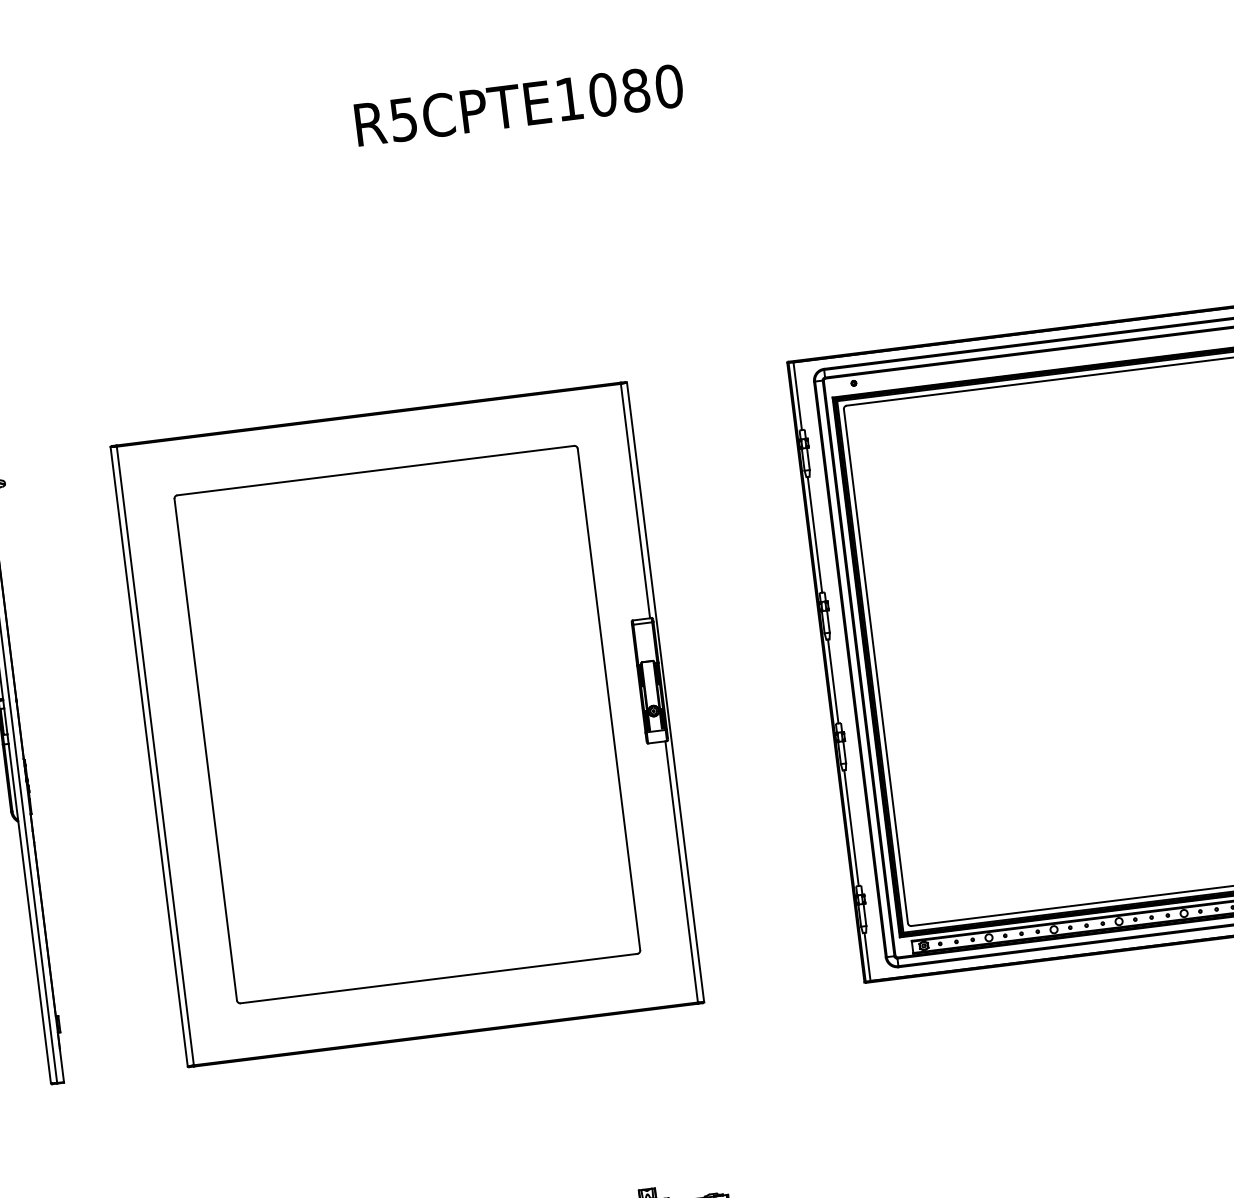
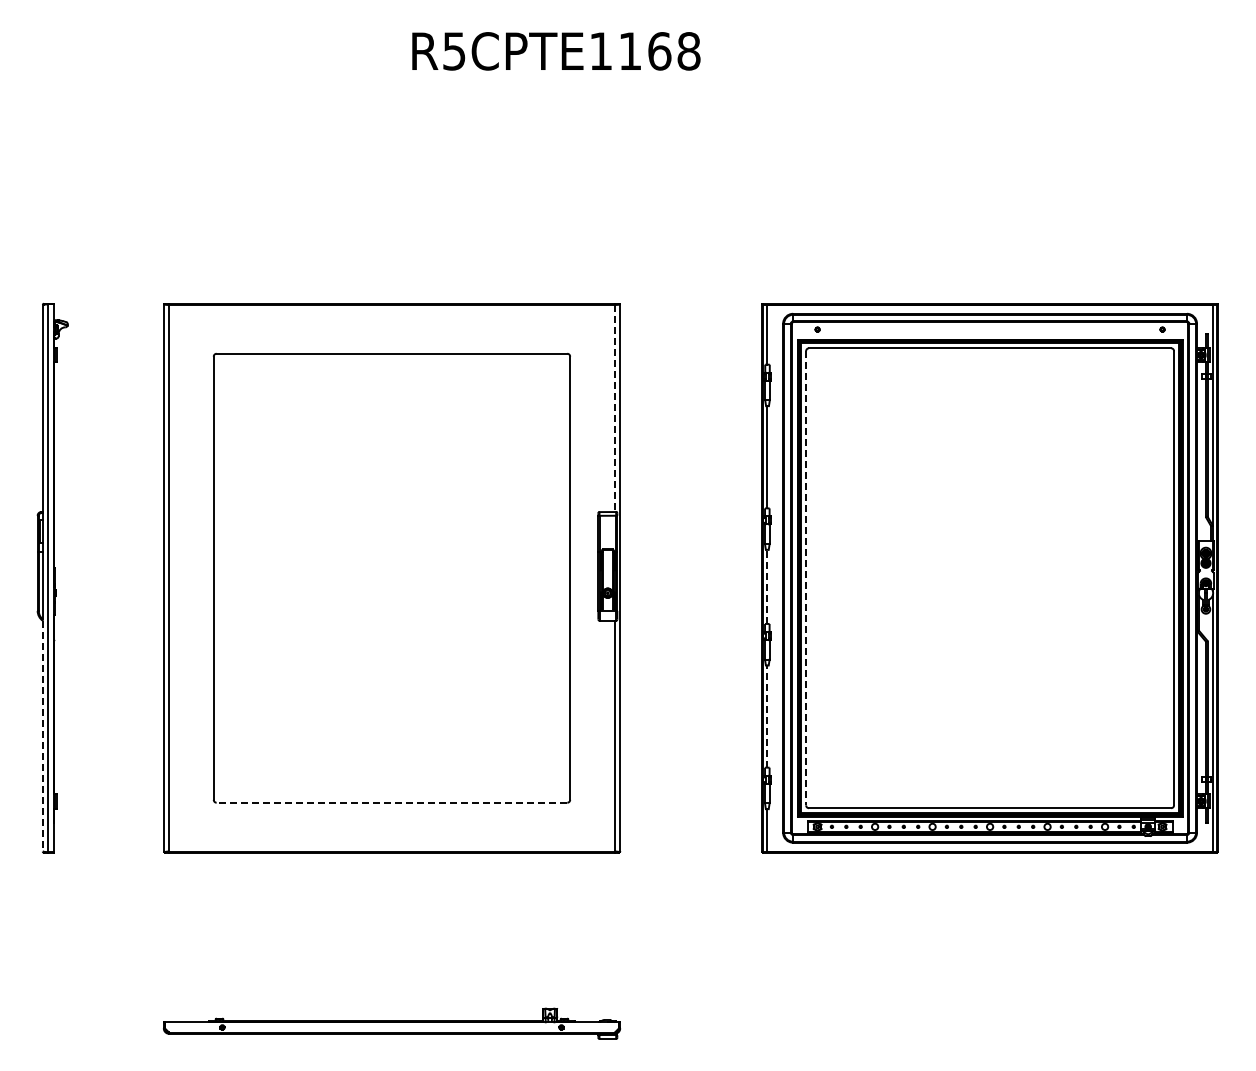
text: (635, 90) -> (659, 51), R5CPTE1080 -> R5CPTE1168
line: (635, 501) -> (614, 408), solid -> dashed
line: (876, 666) -> (806, 578), solid -> dashed
line: (833, 681) -> (767, 586), solid -> dashed
line: (851, 828) -> (767, 716), solid -> dashed
line: (34, 952) -> (42, 736), solid -> dashed
line: (438, 978) -> (391, 802), solid -> dashed

